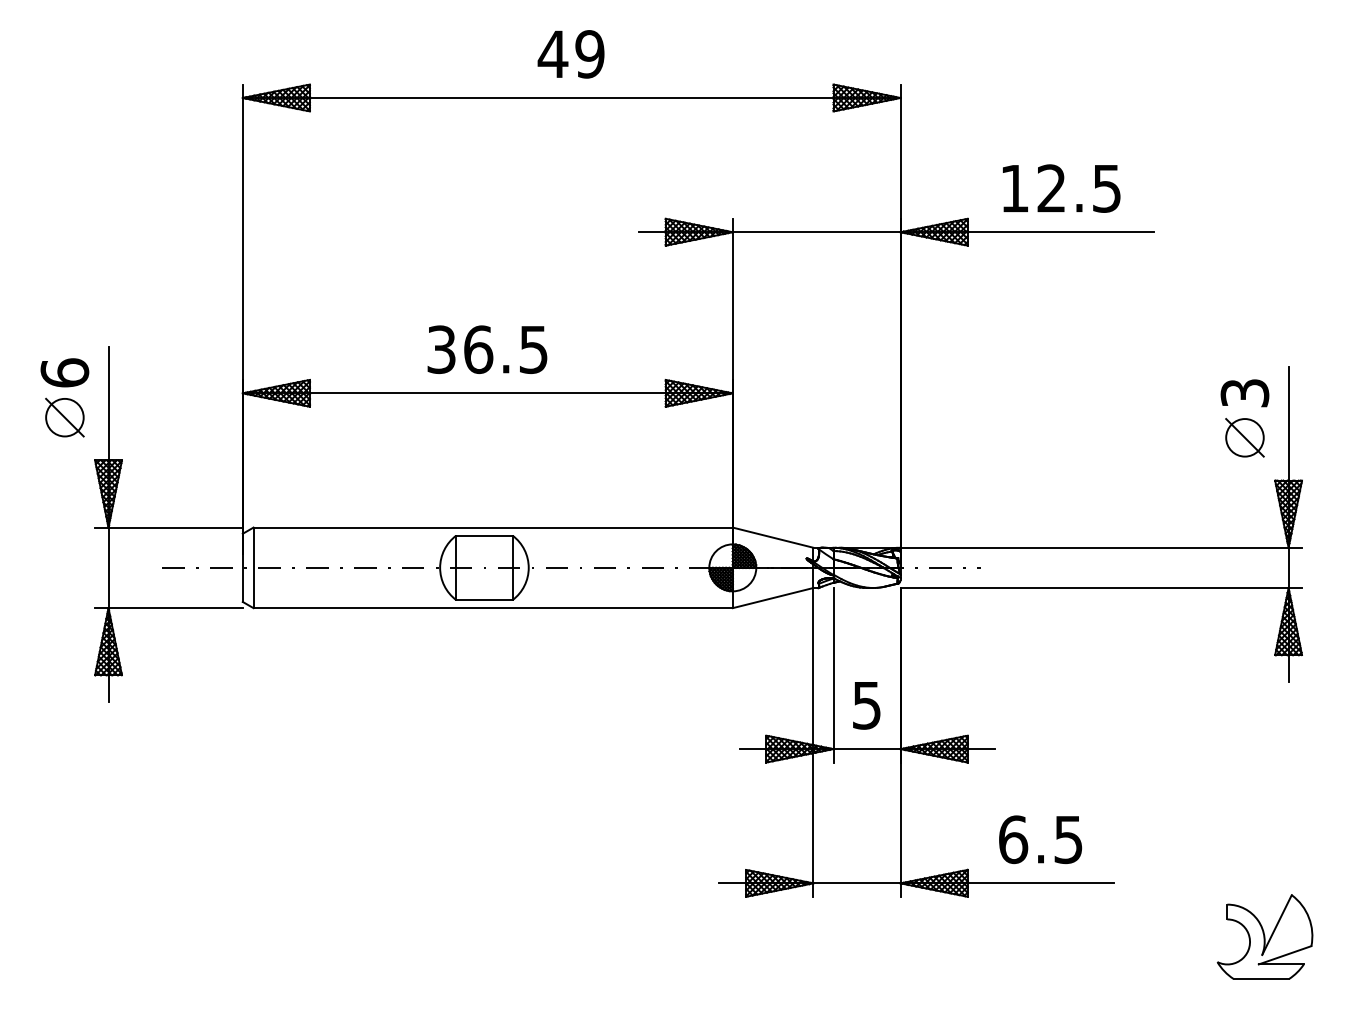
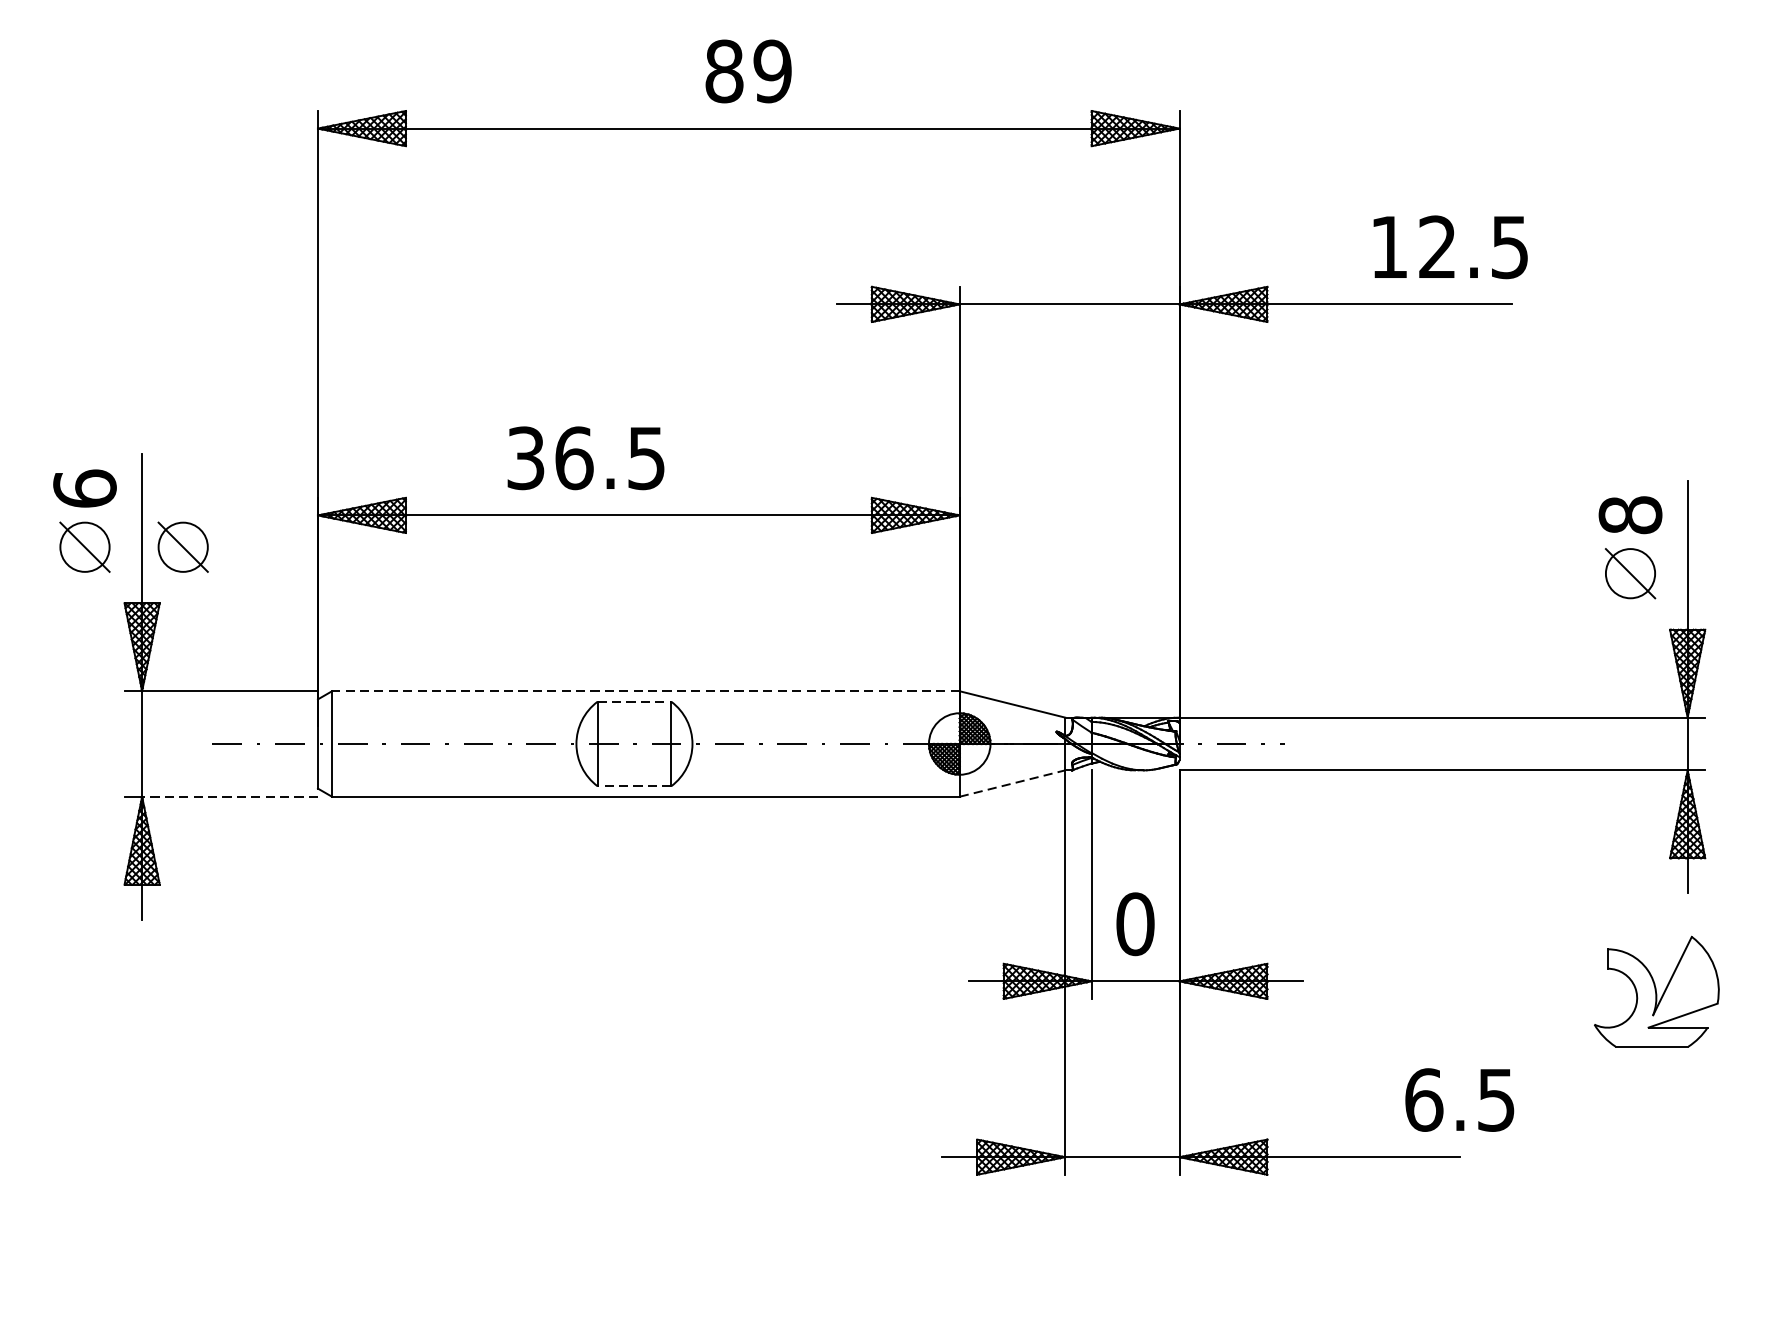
text: (552, 54) -> (723, 71), 49 -> 89
text: (1061, 188) -> (1450, 247), moved
text: (487, 349) -> (586, 457), moved
text: (1244, 392) -> (1629, 514), 3 -> 8
part: (139, 417) -> (182, 547), added
line: (493, 527) -> (646, 691), solid -> dashed
line: (484, 535) -> (634, 701), solid -> dashed
line: (773, 598) -> (1013, 784), solid -> dashed
line: (483, 600) -> (633, 786), solid -> dashed
line: (175, 608) -> (229, 797), solid -> dashed
text: (866, 705) -> (1134, 924), 5 -> 0
text: (1040, 839) -> (1459, 1099), moved
part: (1264, 936) -> (1656, 991), moved

